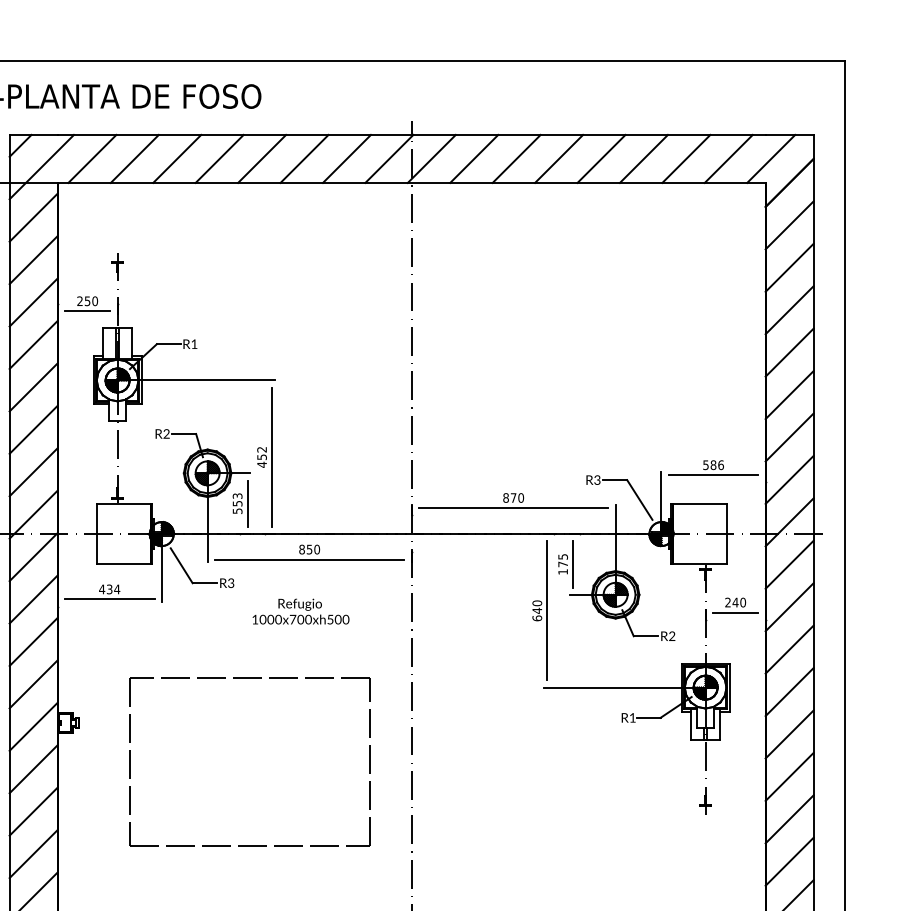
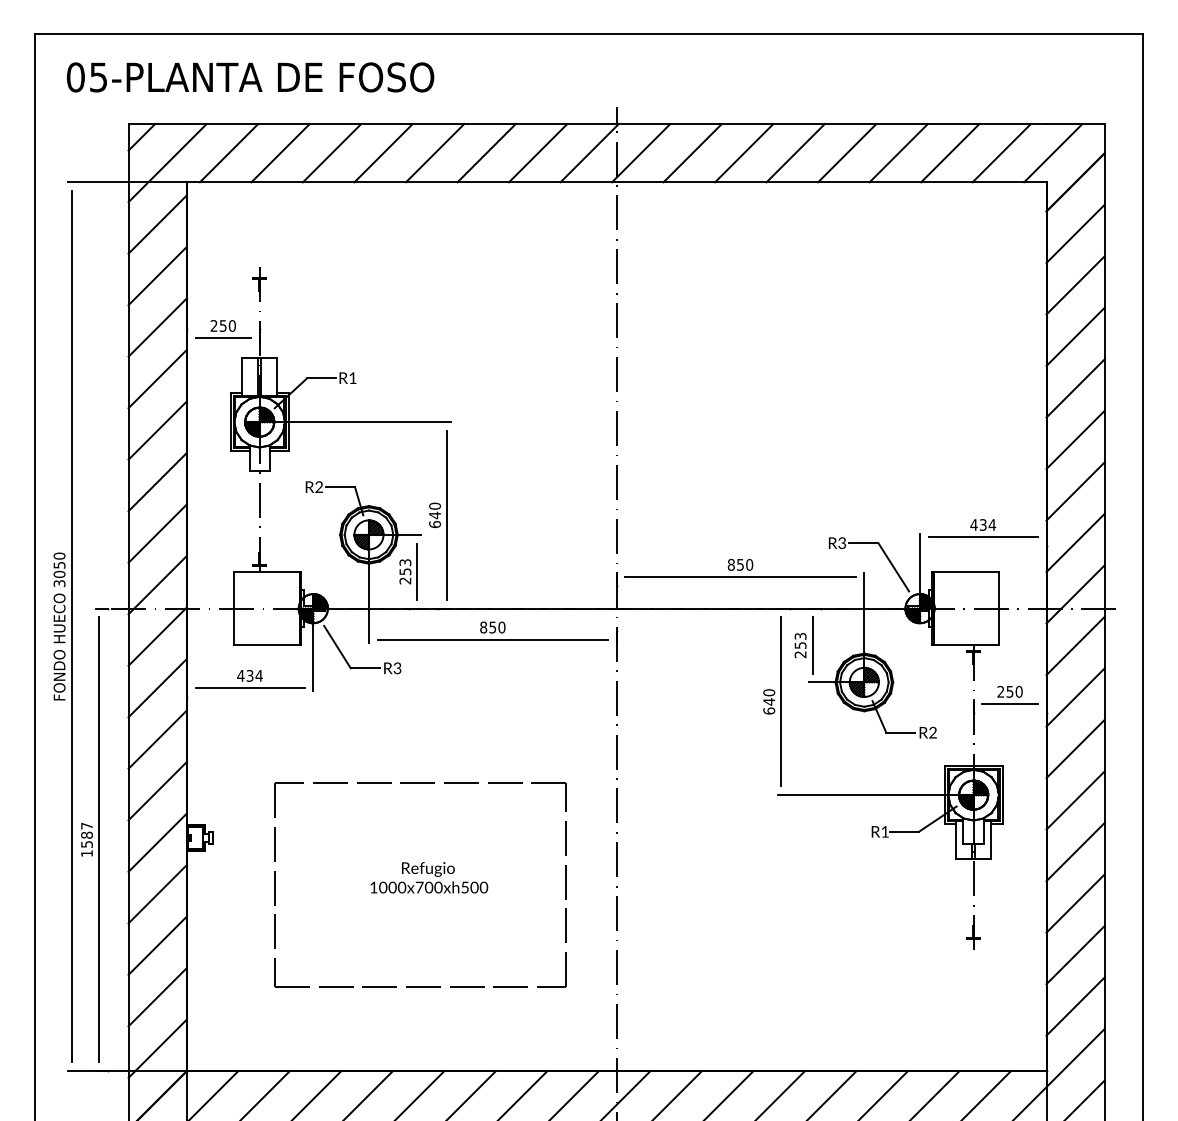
text: (262, 457) -> (435, 515), 452 -> 640
text: (713, 464) -> (983, 524), 586 -> 434
text: (513, 497) -> (740, 564), 870 -> 850
text: (237, 510) -> (405, 580), 553 -> 253
text: (563, 564) -> (800, 645), 175 -> 253
text: (735, 602) -> (1009, 691), 240 -> 250
text: (301, 611) -> (429, 877), moved

